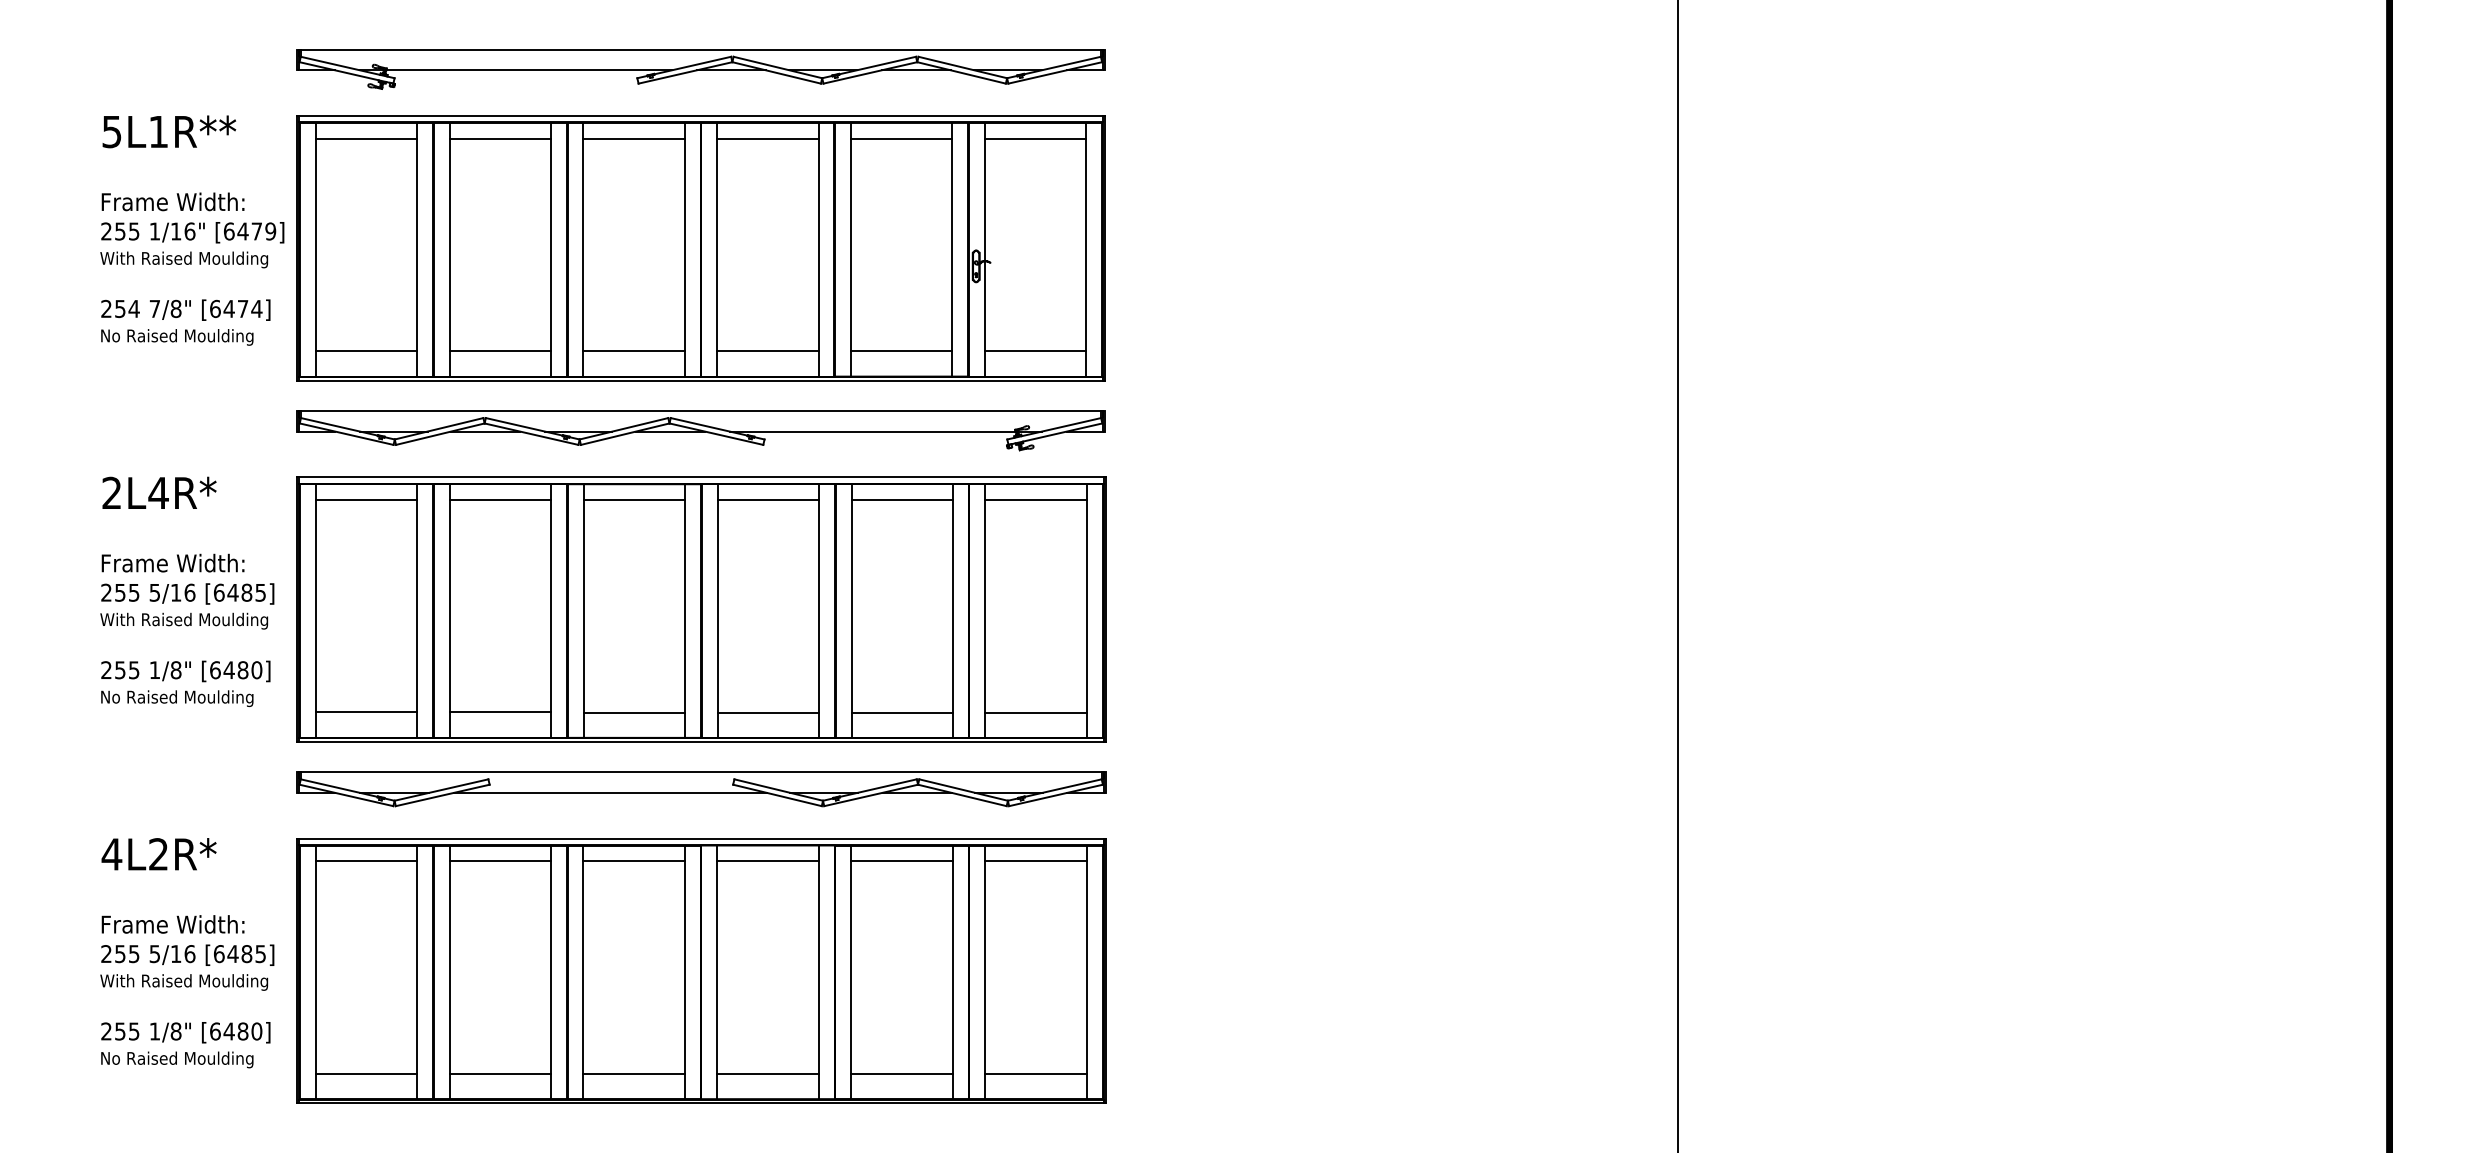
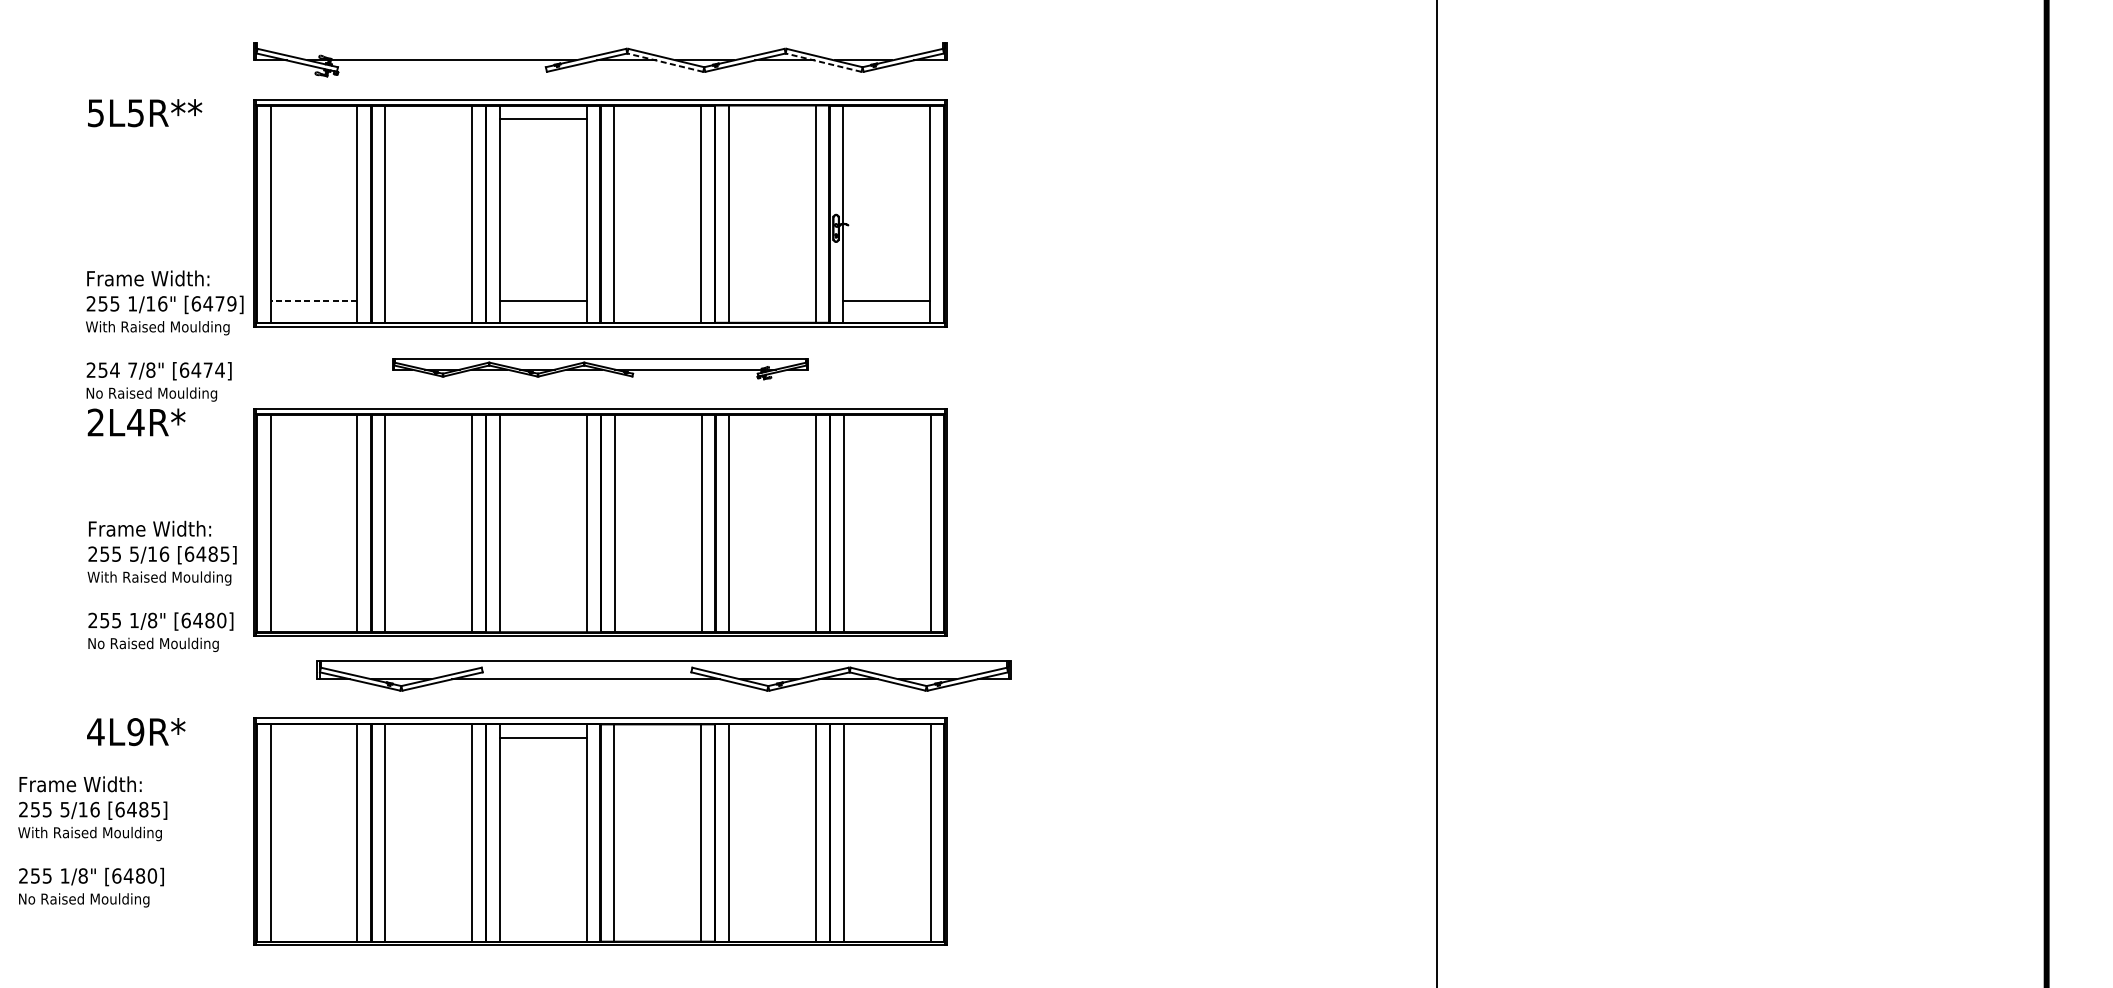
line: (700, 49) -> (599, 42), removed
line: (776, 72) -> (665, 62), solid -> dashed
line: (961, 72) -> (823, 62), solid -> dashed
text: (158, 132) -> (135, 113), 5L1R**^ -> 5L5R**^
line: (366, 138) -> (313, 118), removed
line: (500, 138) -> (428, 118), removed
line: (767, 138) -> (657, 118), removed
line: (901, 138) -> (772, 118), removed
line: (1034, 138) -> (886, 118), removed
text: (192, 268) -> (164, 335), moved
line: (366, 351) -> (313, 301), solid -> dashed
line: (500, 351) -> (428, 301), removed
line: (767, 351) -> (657, 301), removed
line: (901, 351) -> (772, 301), removed
part: (700, 430) -> (599, 368), size x0.6
line: (366, 500) -> (313, 428), removed
line: (500, 500) -> (428, 428), removed
line: (634, 500) -> (543, 428), removed
line: (768, 500) -> (658, 428), removed
line: (902, 500) -> (772, 428), removed
line: (1035, 500) -> (886, 428), removed
text: (187, 629) -> (162, 585), moved
line: (366, 712) -> (313, 610), removed
line: (500, 712) -> (428, 610), removed
line: (634, 712) -> (543, 610), removed
line: (768, 712) -> (658, 610), removed
line: (902, 712) -> (772, 610), removed
line: (1035, 712) -> (886, 610), removed
part: (701, 789) -> (664, 676), moved
text: (158, 854) -> (135, 732), 4L2R* -> 4L9R*
line: (366, 861) -> (313, 738), removed
line: (500, 861) -> (428, 738), removed
line: (767, 861) -> (657, 738), removed
line: (901, 861) -> (772, 738), removed
line: (1035, 861) -> (886, 738), removed
text: (187, 991) -> (92, 841), moved
line: (366, 1073) -> (313, 919), removed
line: (500, 1073) -> (428, 919), removed
line: (633, 1073) -> (542, 919), removed
line: (767, 1073) -> (657, 919), removed
line: (901, 1073) -> (772, 919), removed
line: (1035, 1073) -> (886, 919), removed

